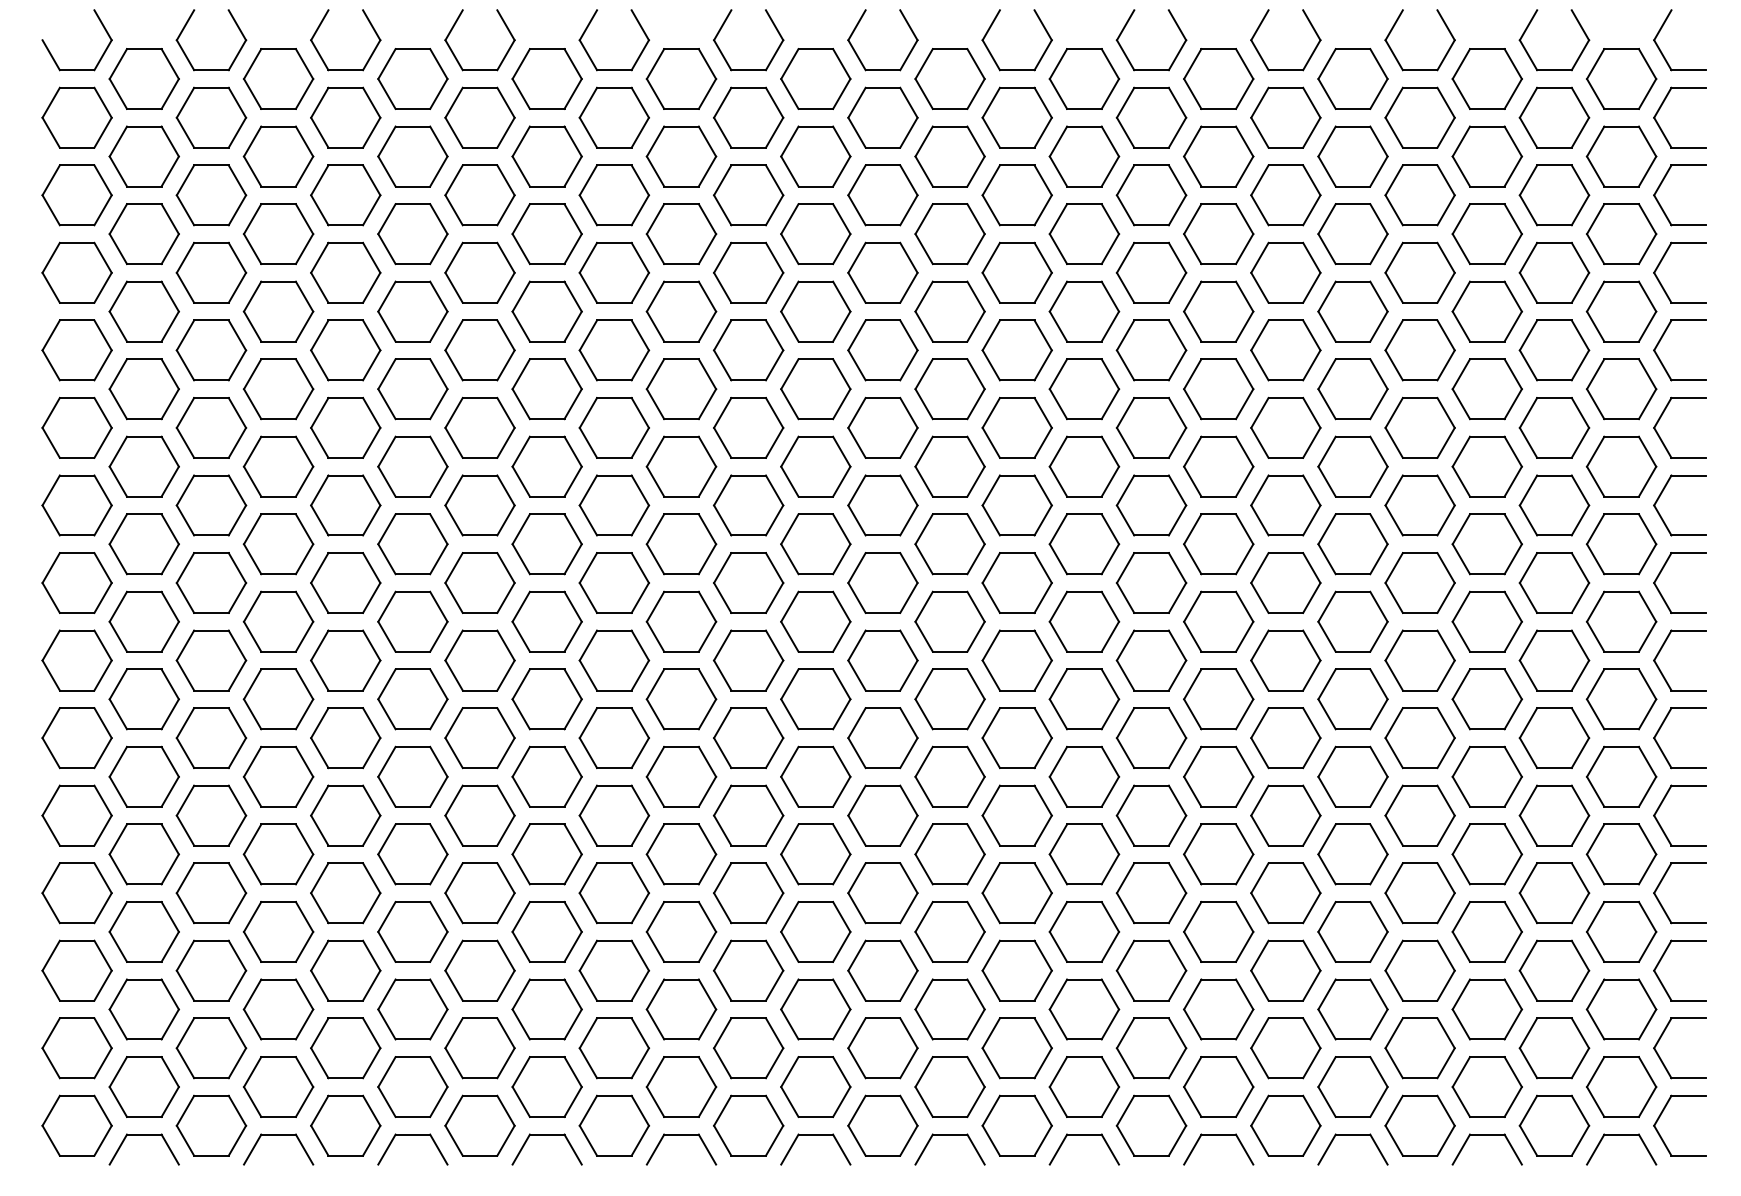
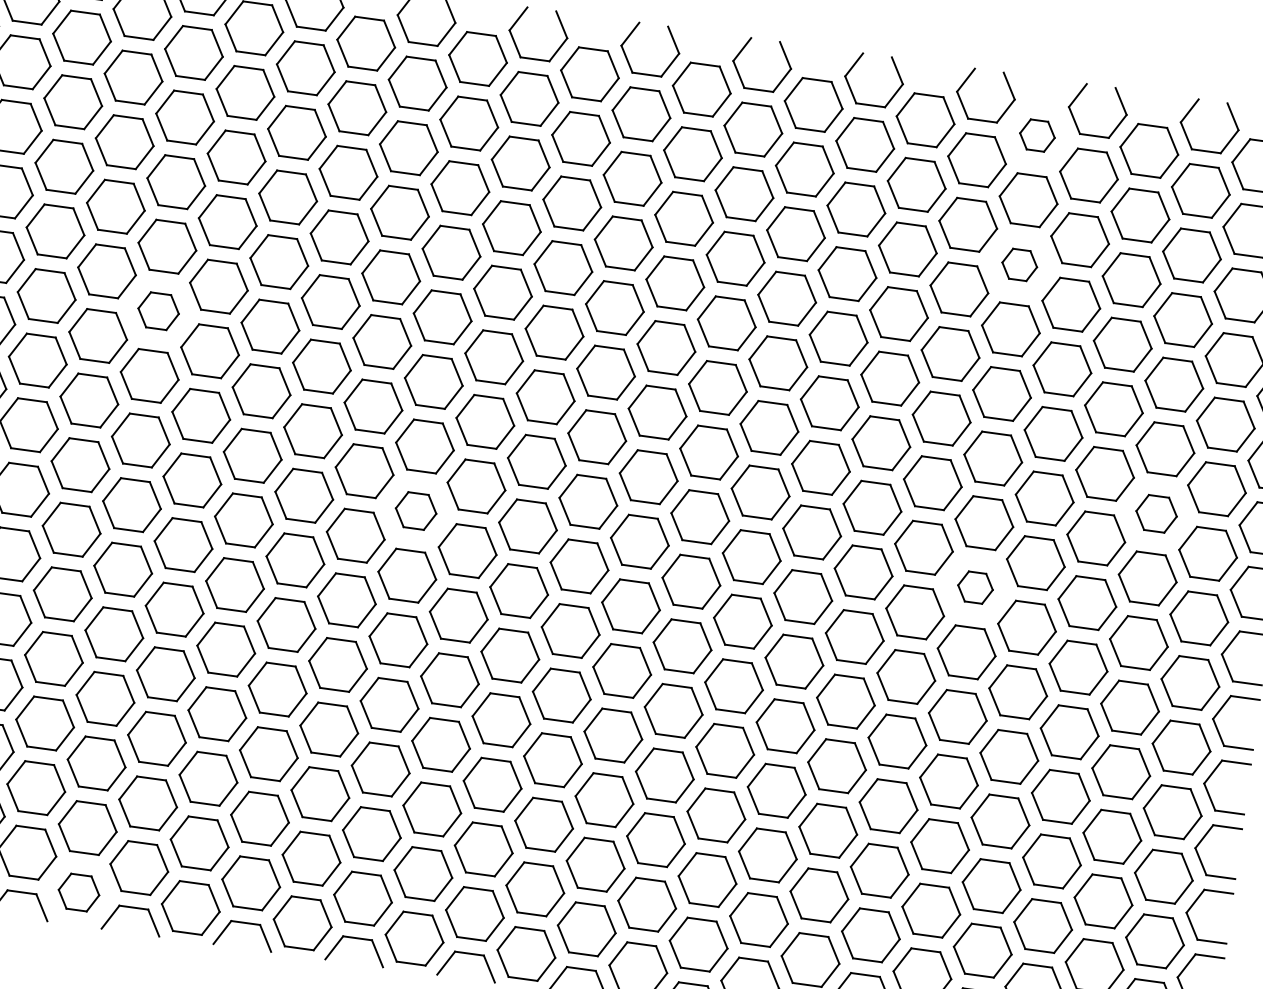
part: (1352, 78) -> (1037, 135), size x0.6
part: (1352, 234) -> (1019, 265), size x0.6
part: (345, 427) -> (158, 310), size x0.7
part: (1554, 505) -> (1156, 513), size x0.7
part: (681, 621) -> (416, 510), size x0.7
part: (1352, 621) -> (975, 587), size x0.6
part: (345, 1125) -> (78, 892), size x0.7

